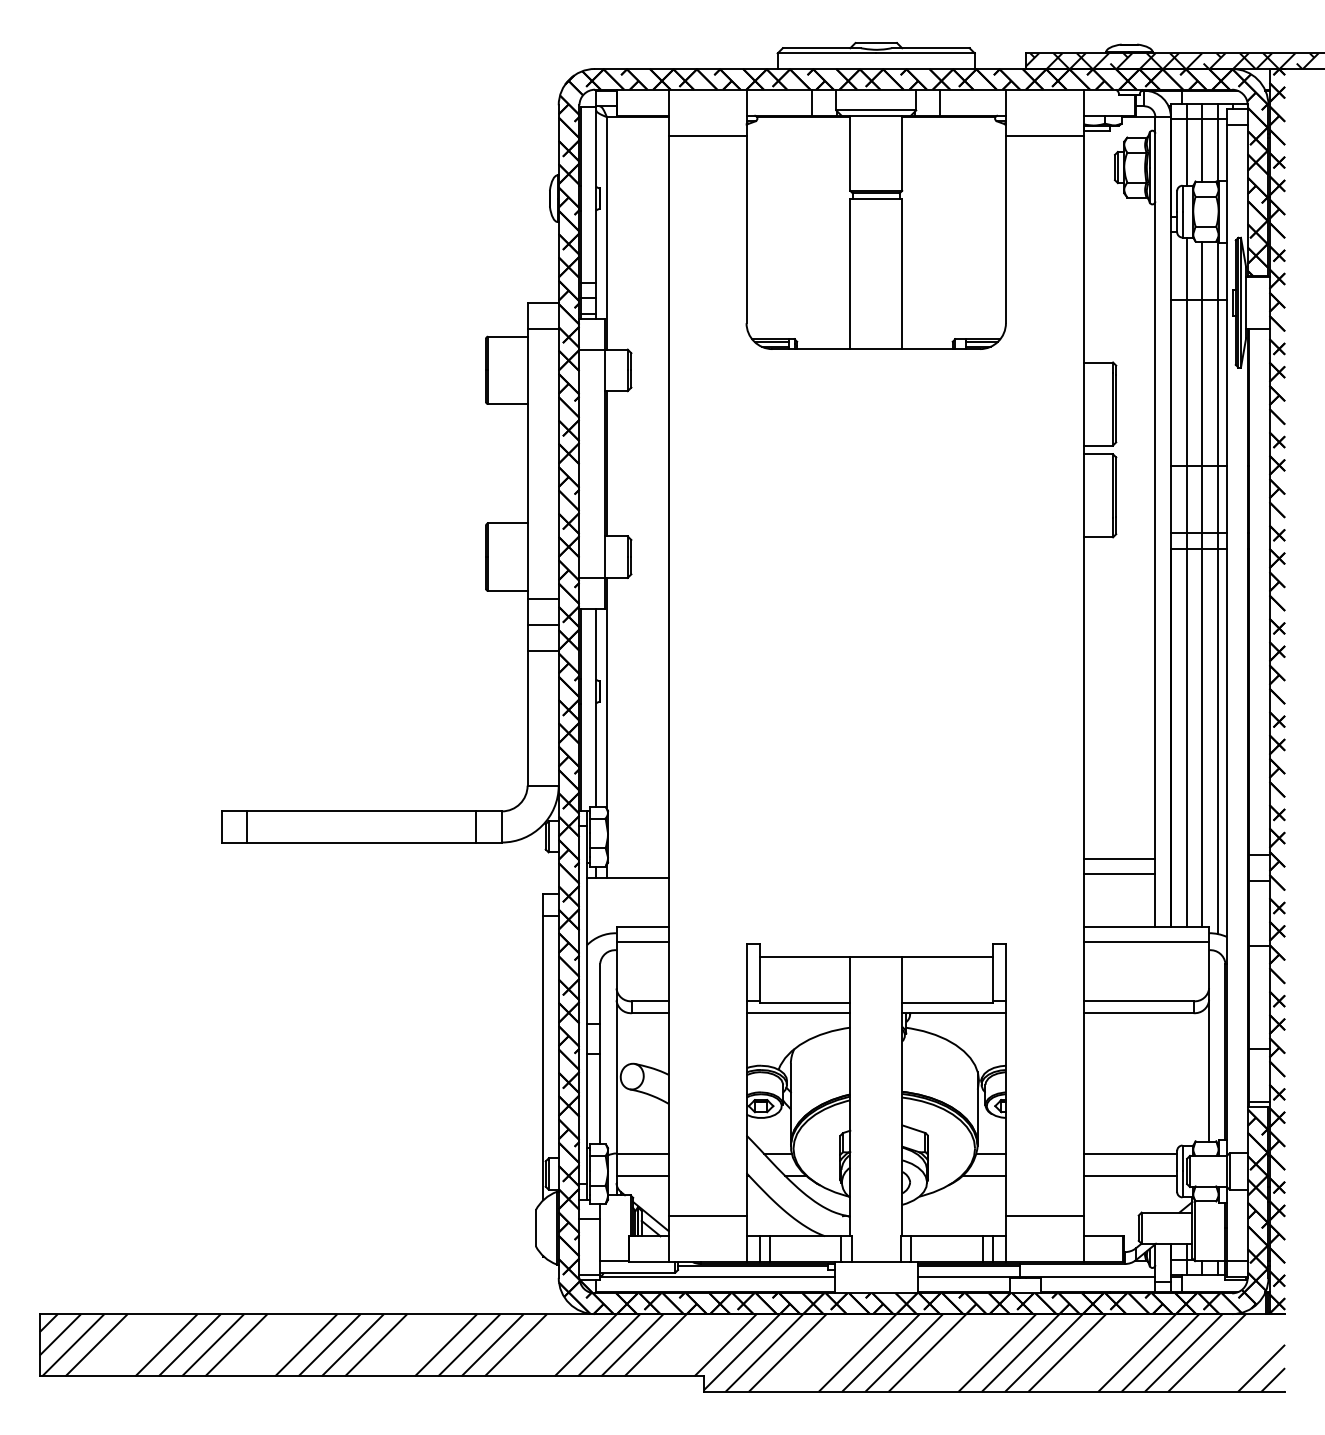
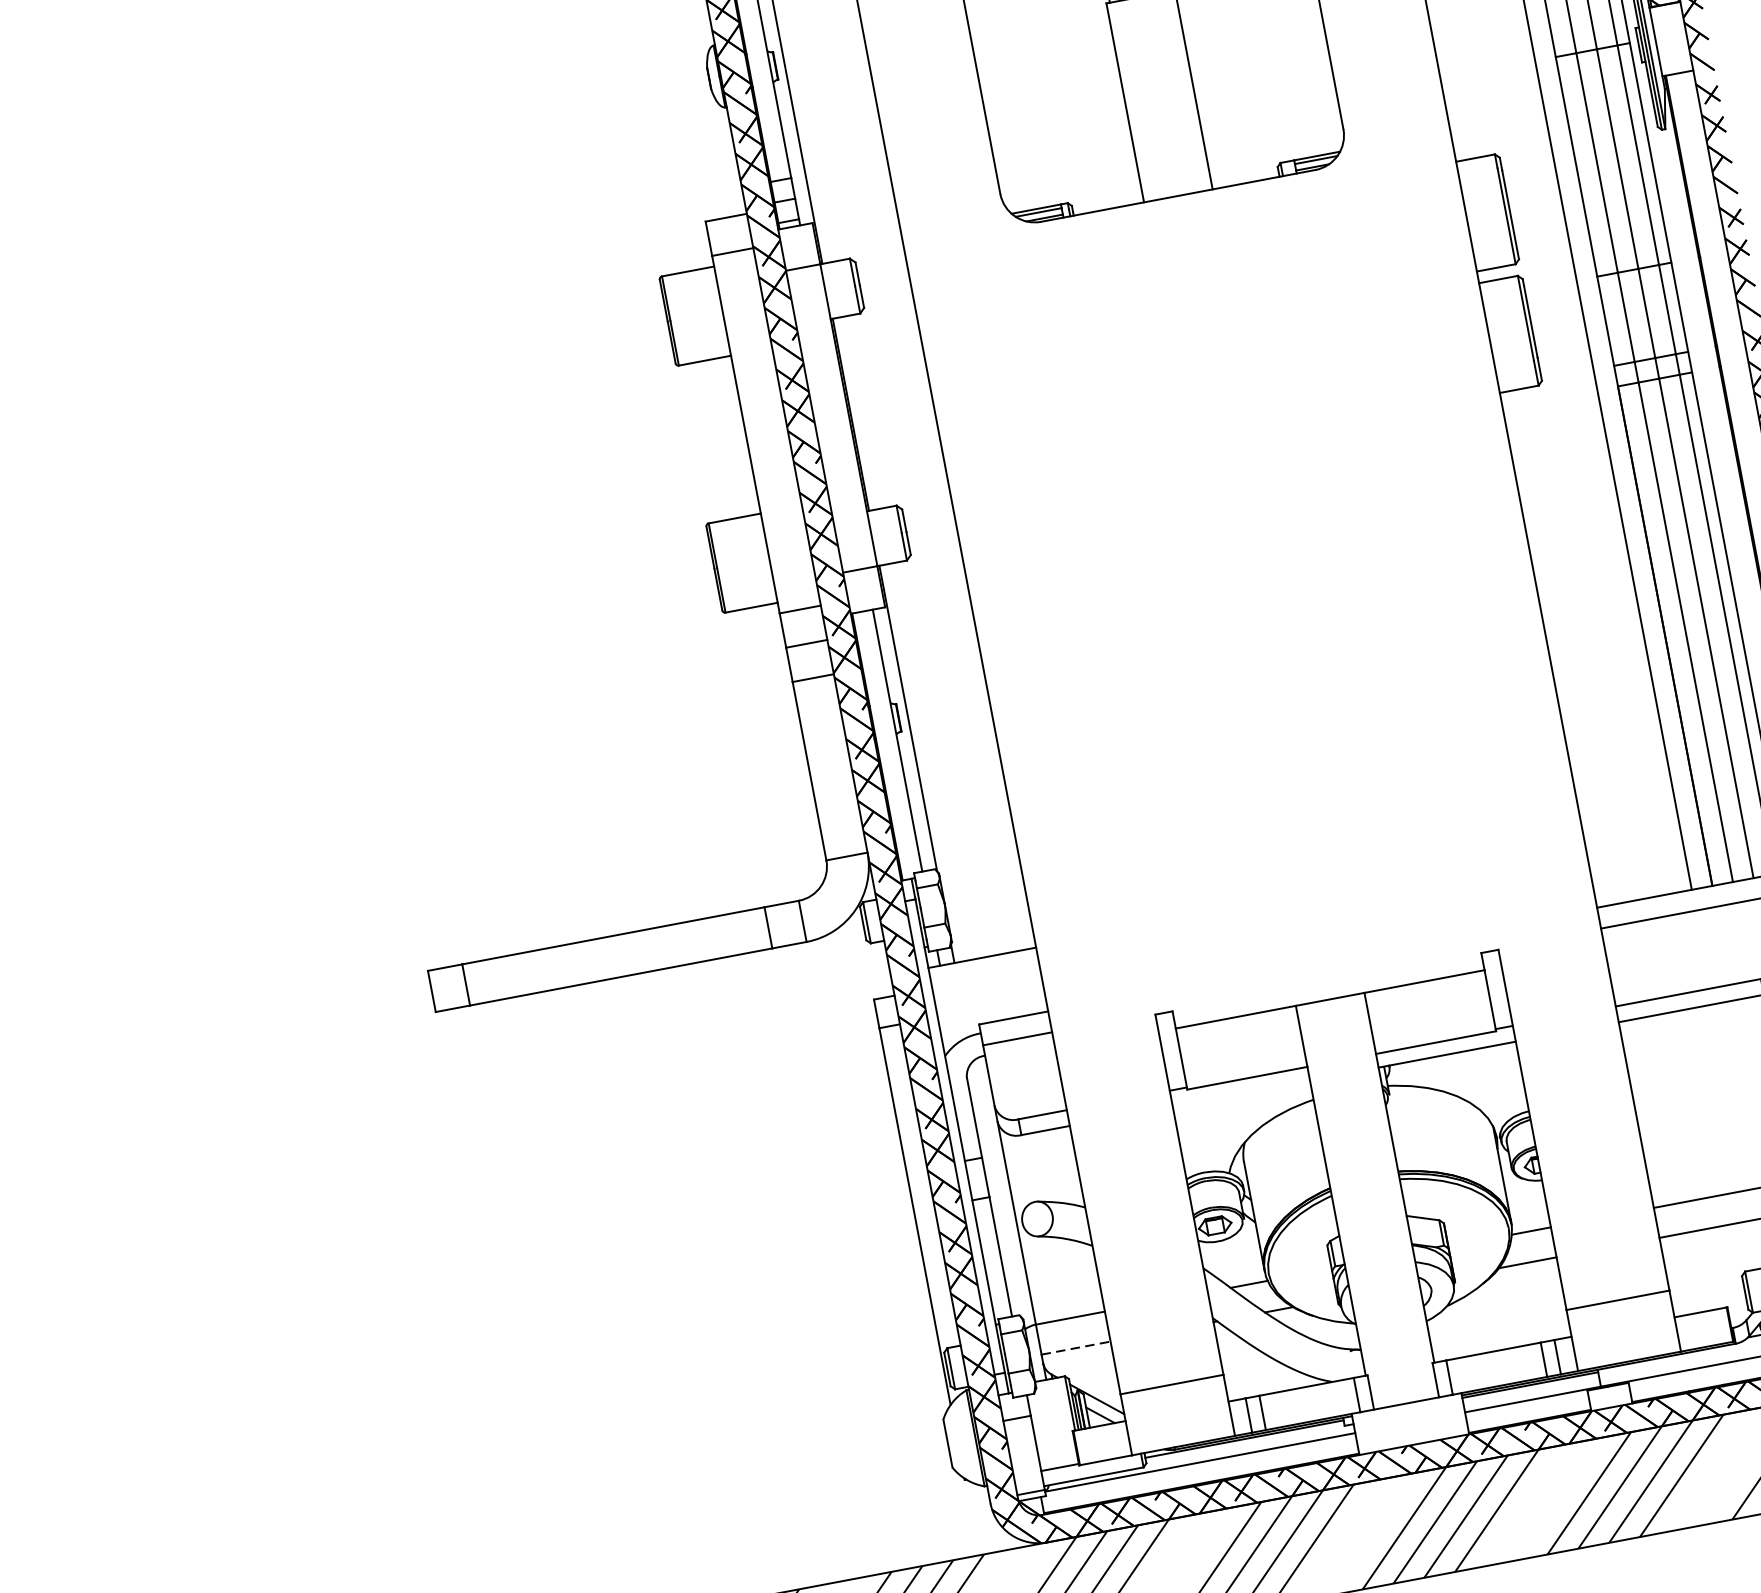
line: (1119, 858) -> (1627, 808), removed
line: (1119, 874) -> (1631, 829), removed
line: (798, 1013) -> (1241, 1093), removed
line: (643, 1176) -> (1077, 1348), solid -> dashed

